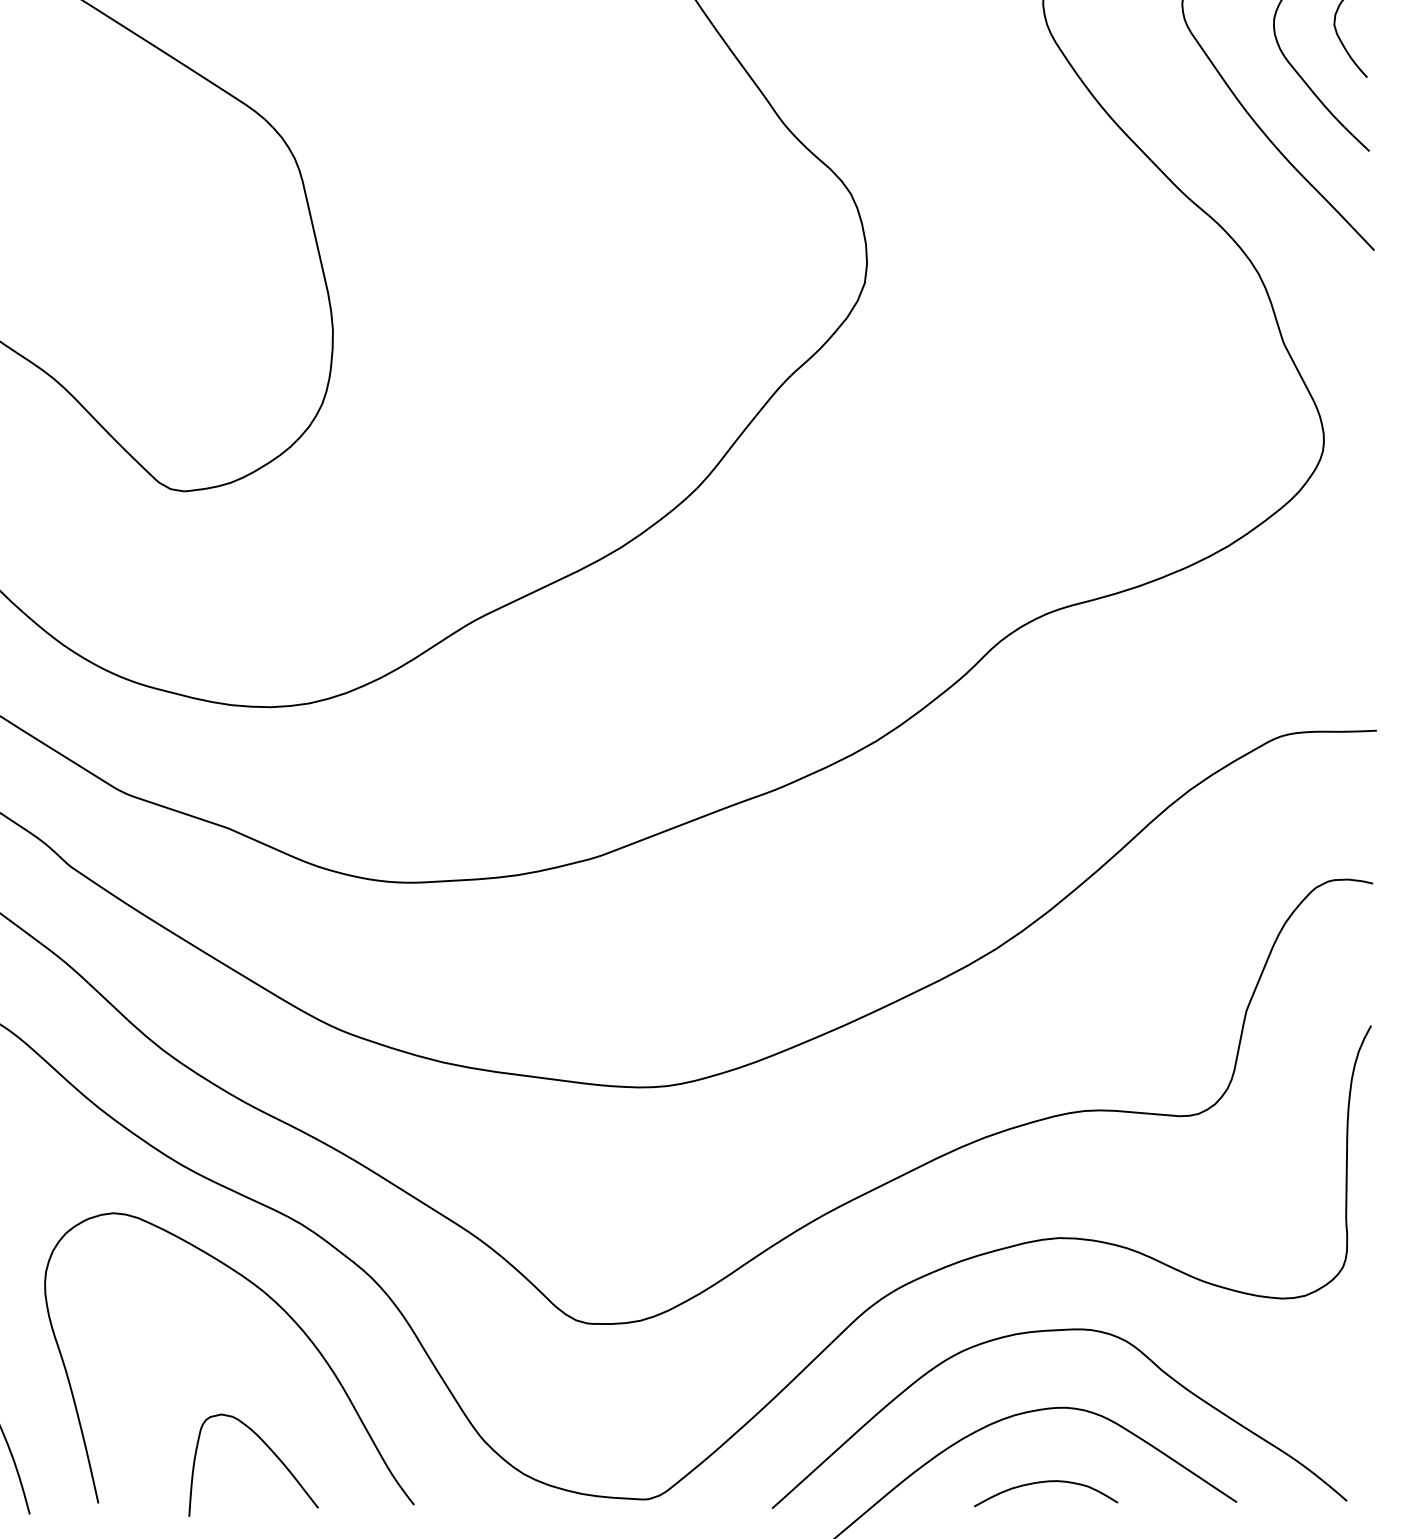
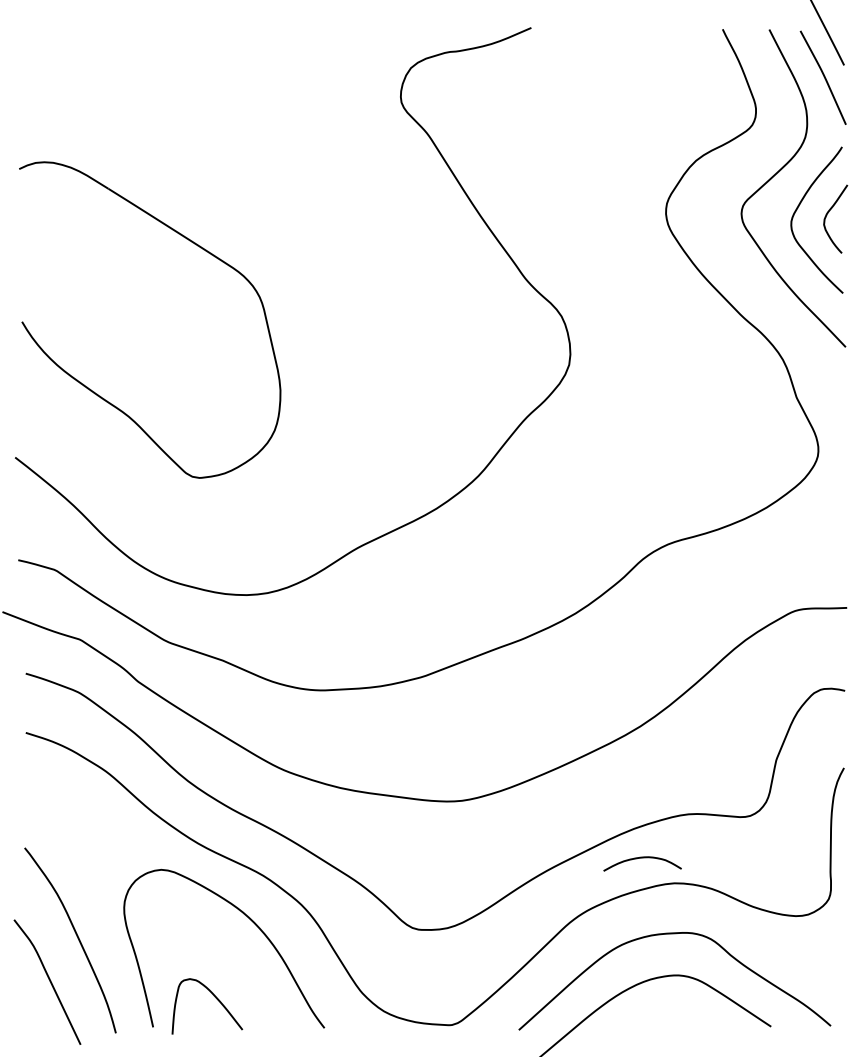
curve: (268, 1450) -> (215, 998), moved
curve: (1045, 1483) -> (642, 858), moved

